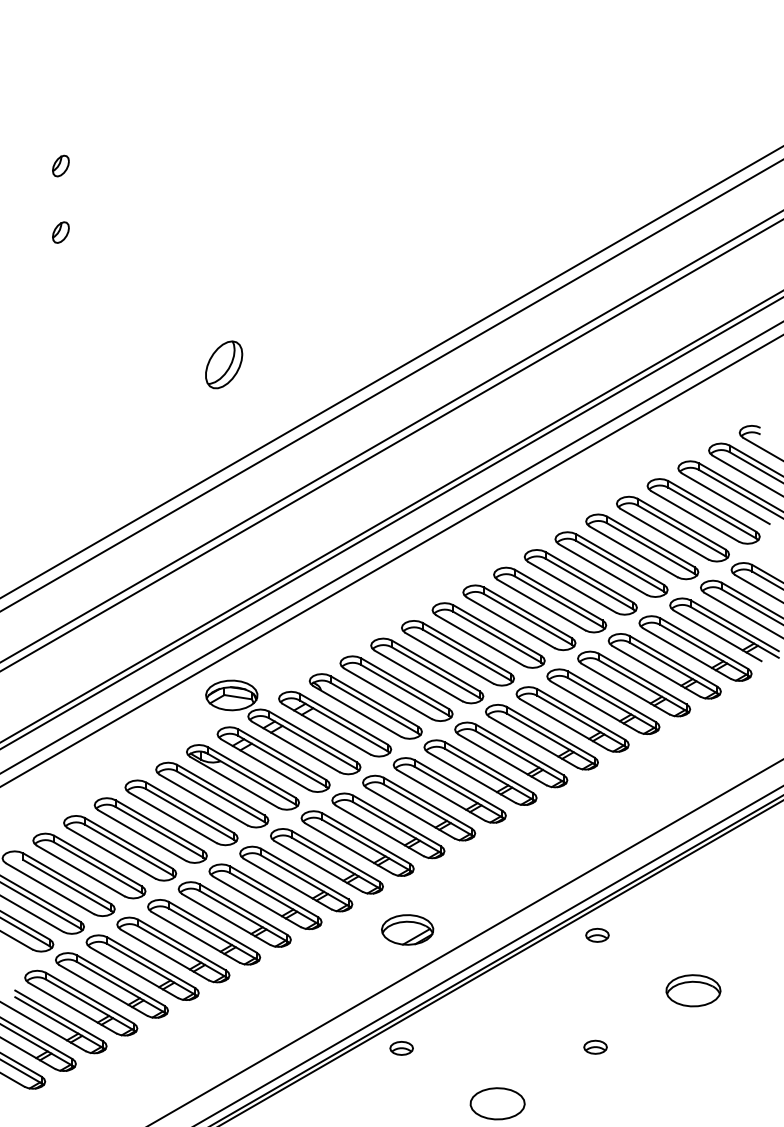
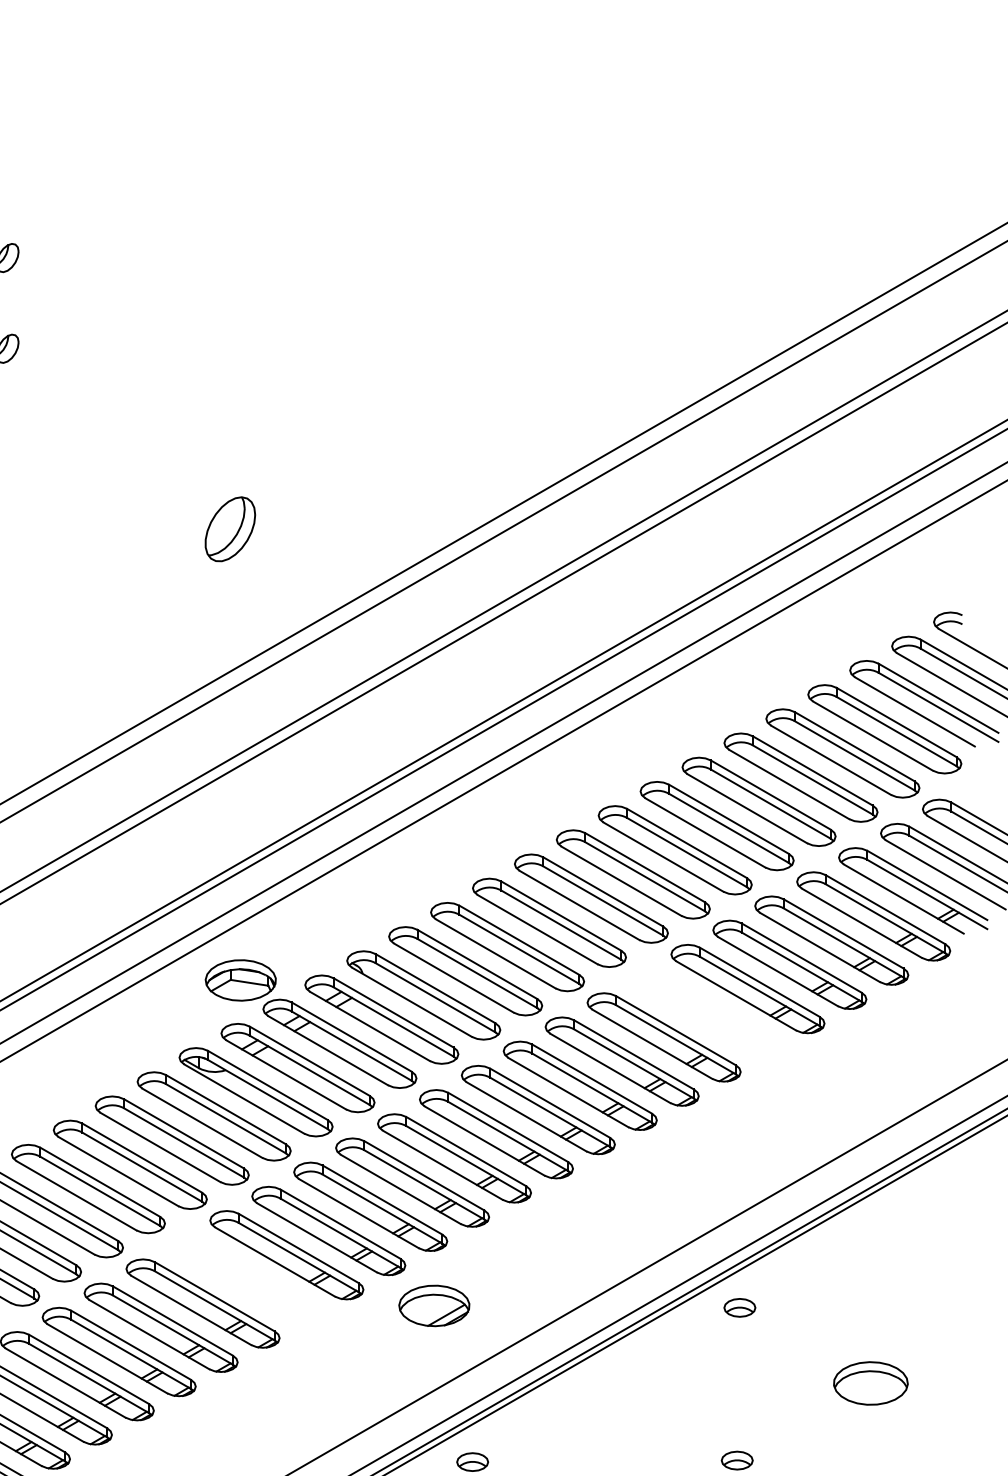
part: (572, 719) -> (705, 1013), removed
part: (234, 914) -> (244, 1279), removed
part: (407, 929) -> (434, 1305), moved

